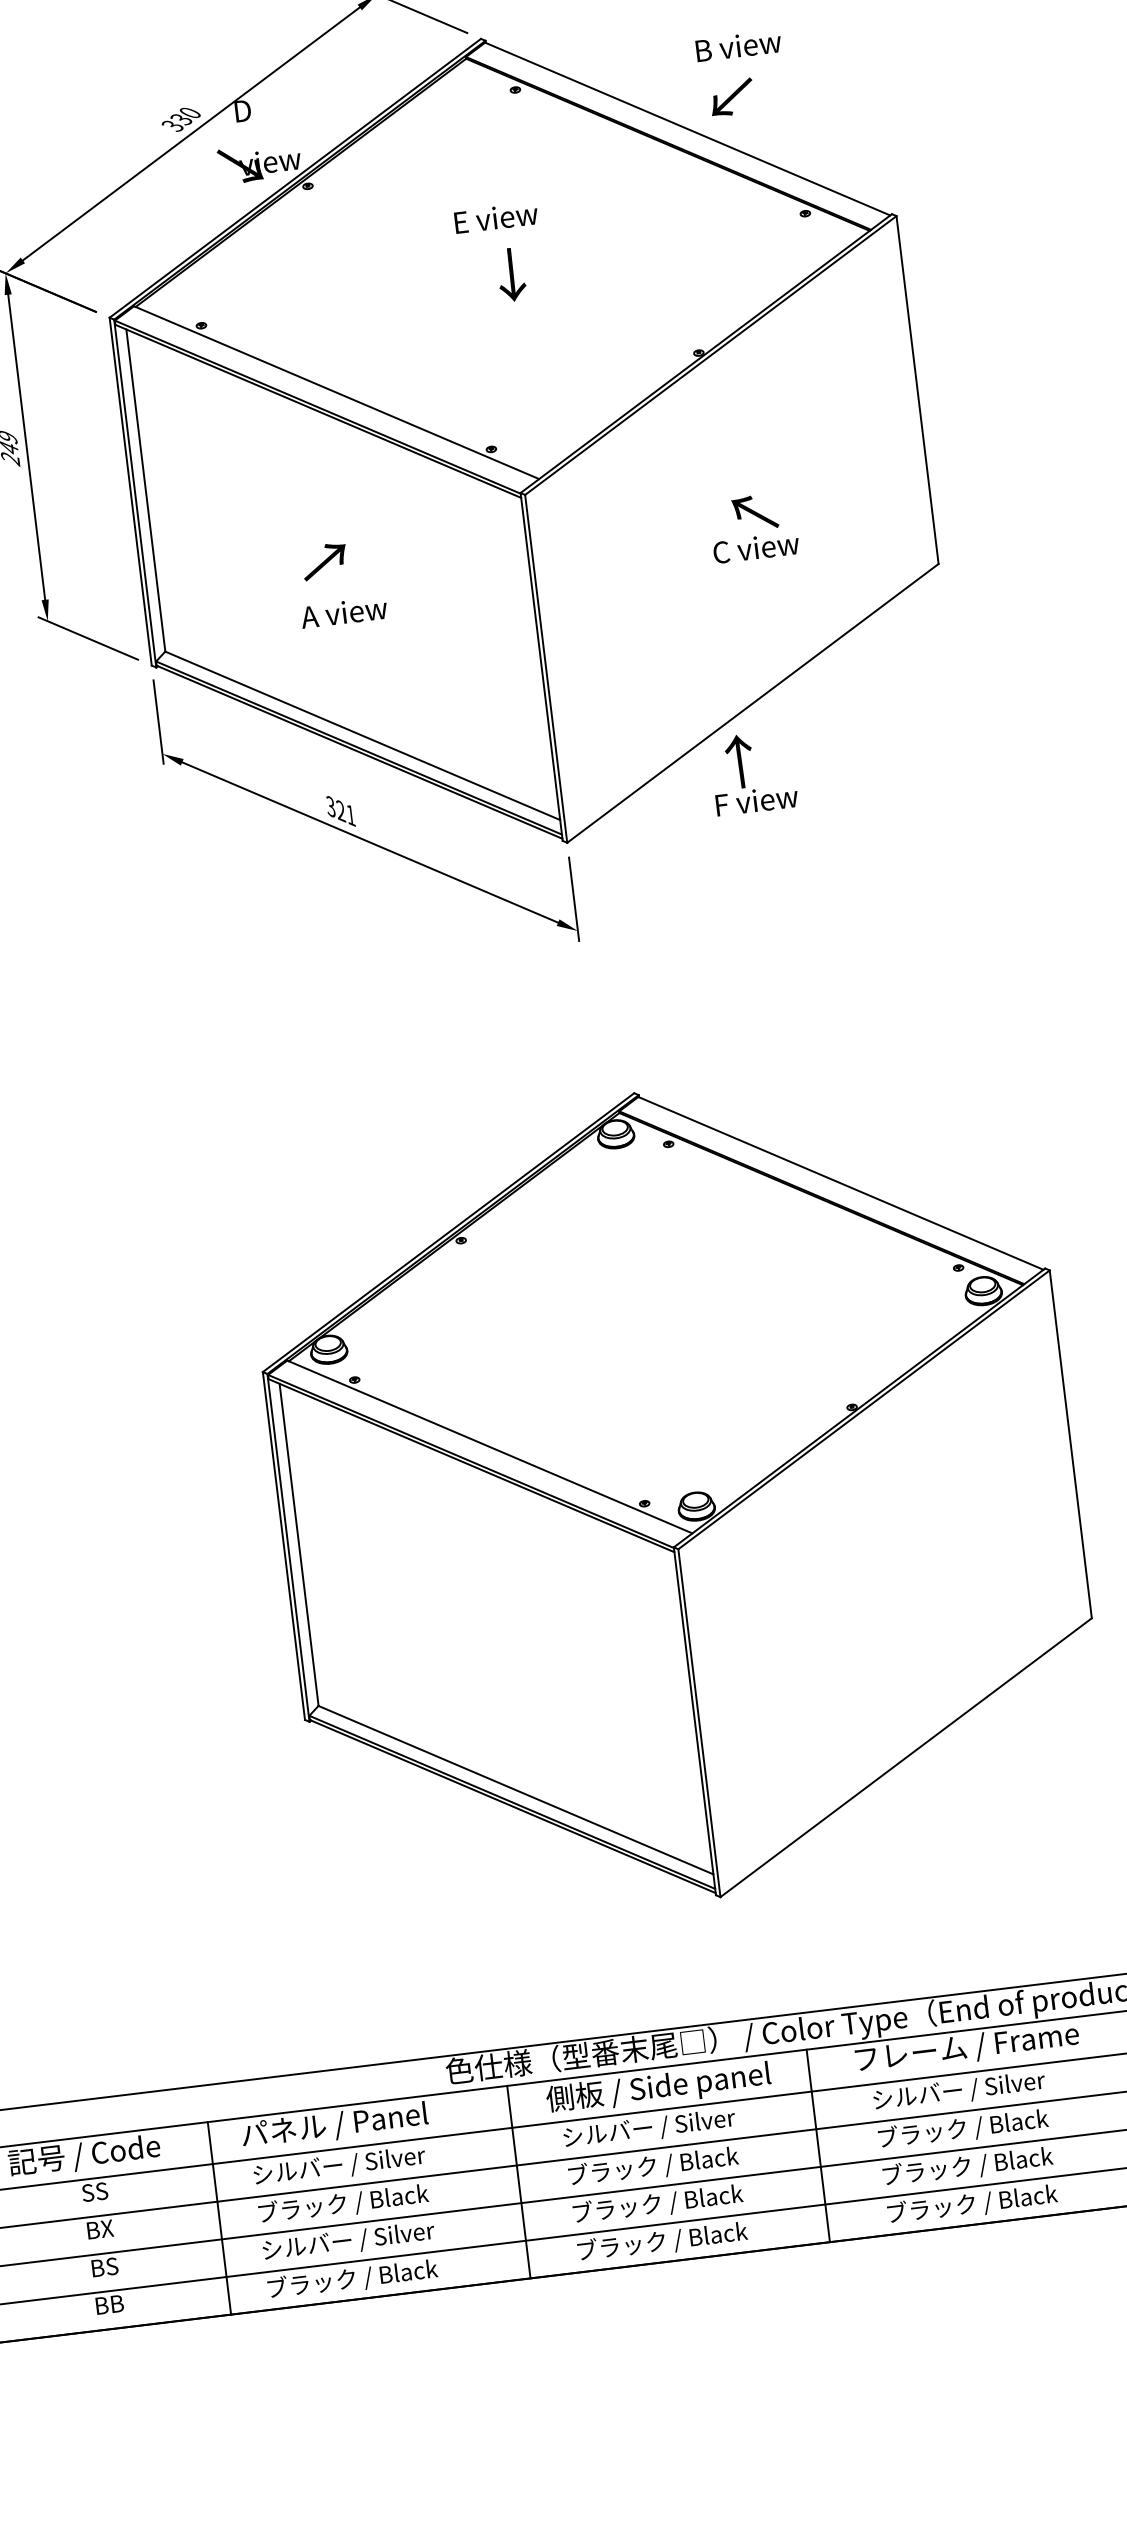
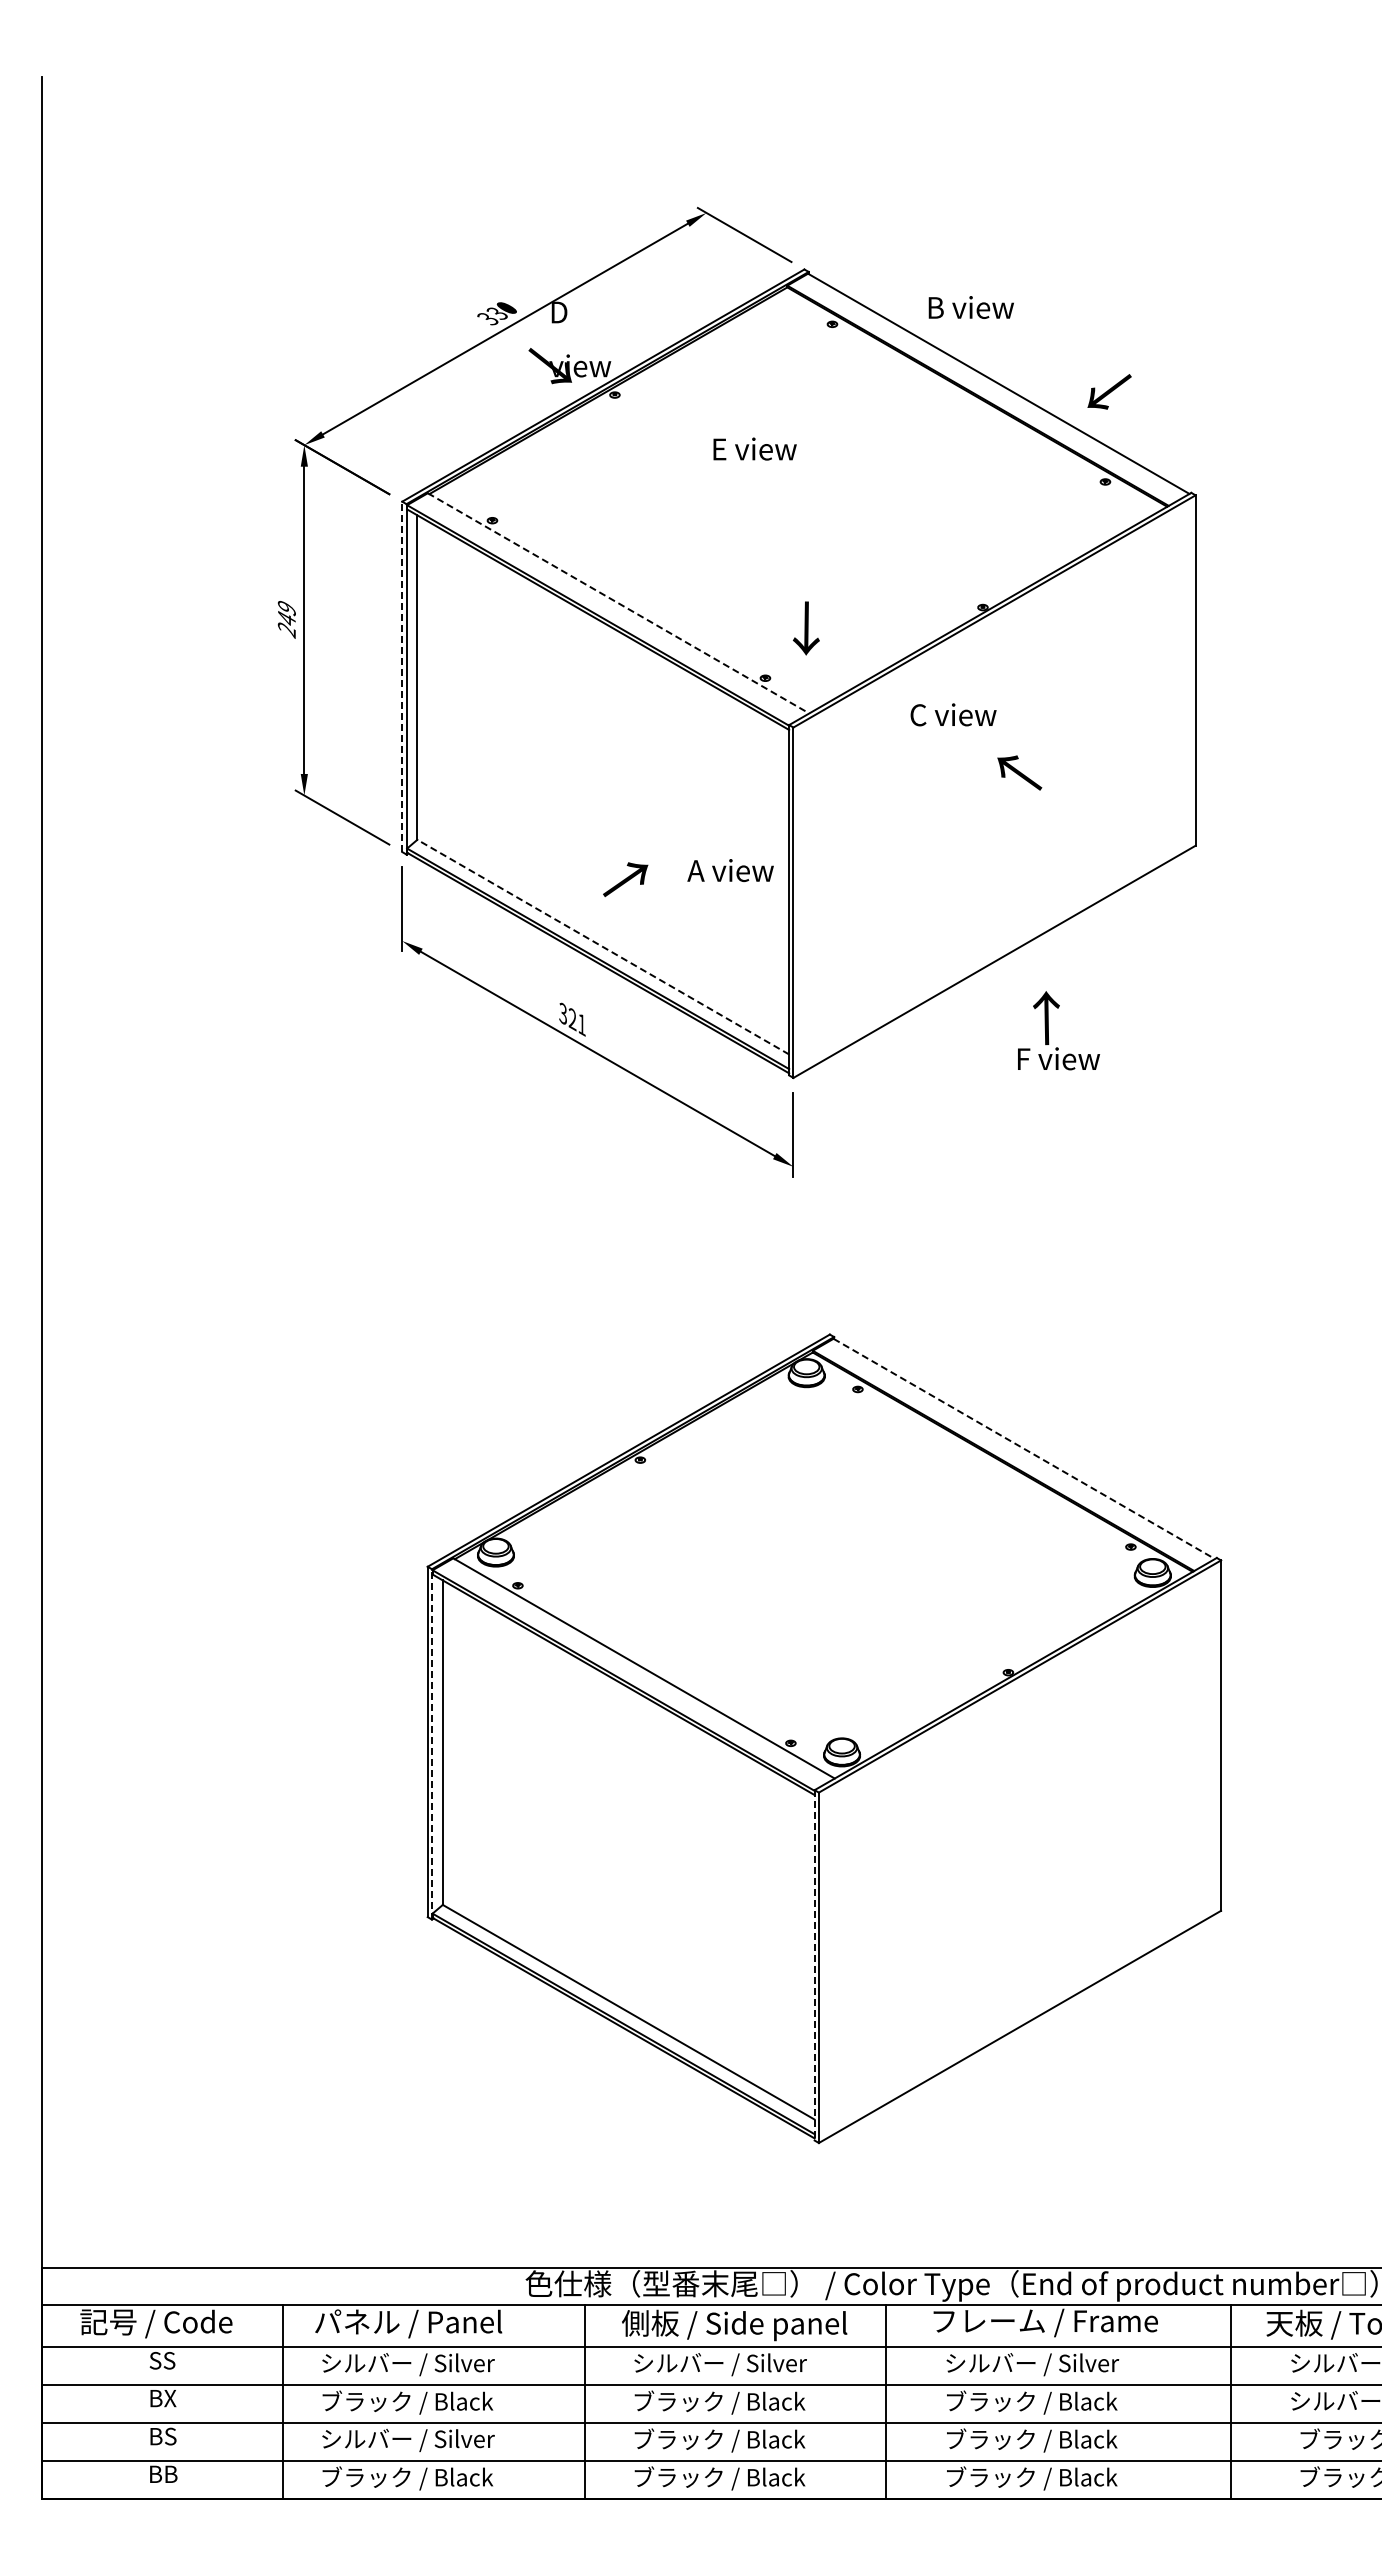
text: (737, 46) -> (970, 307), moved
text: (731, 97) -> (1109, 391), moved
text: (495, 217) -> (754, 448), moved
text: (511, 274) -> (806, 628), moved
line: (337, 392) -> (619, 603), solid -> dashed
line: (130, 491) -> (402, 676), solid -> dashed
text: (756, 547) -> (953, 714), moved
text: (324, 561) -> (625, 879), moved
text: (344, 612) -> (730, 870), moved
line: (362, 736) -> (603, 947), solid -> dashed
text: (754, 772) -> (1059, 1030), moved
line: (841, 1183) -> (1024, 1449), solid -> dashed
line: (288, 1546) -> (432, 1743), solid -> dashed
line: (694, 1721) -> (814, 1965), solid -> dashed

